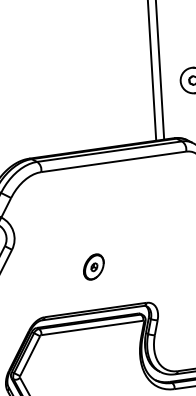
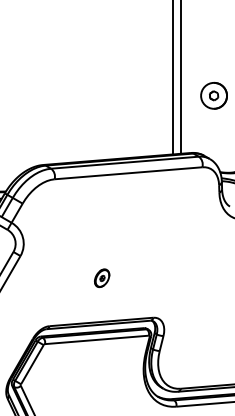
part: (93, 266) -> (101, 277), size x0.7

